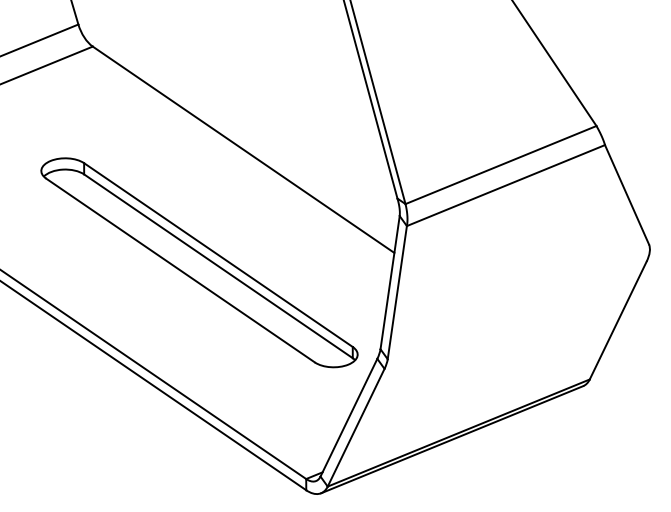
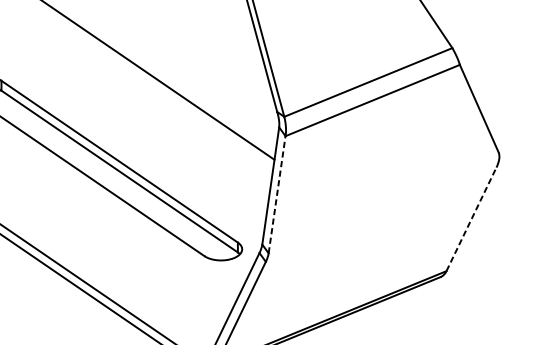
line: (397, 292) -> (277, 194), solid -> dashed
line: (618, 320) -> (471, 219), solid -> dashed

